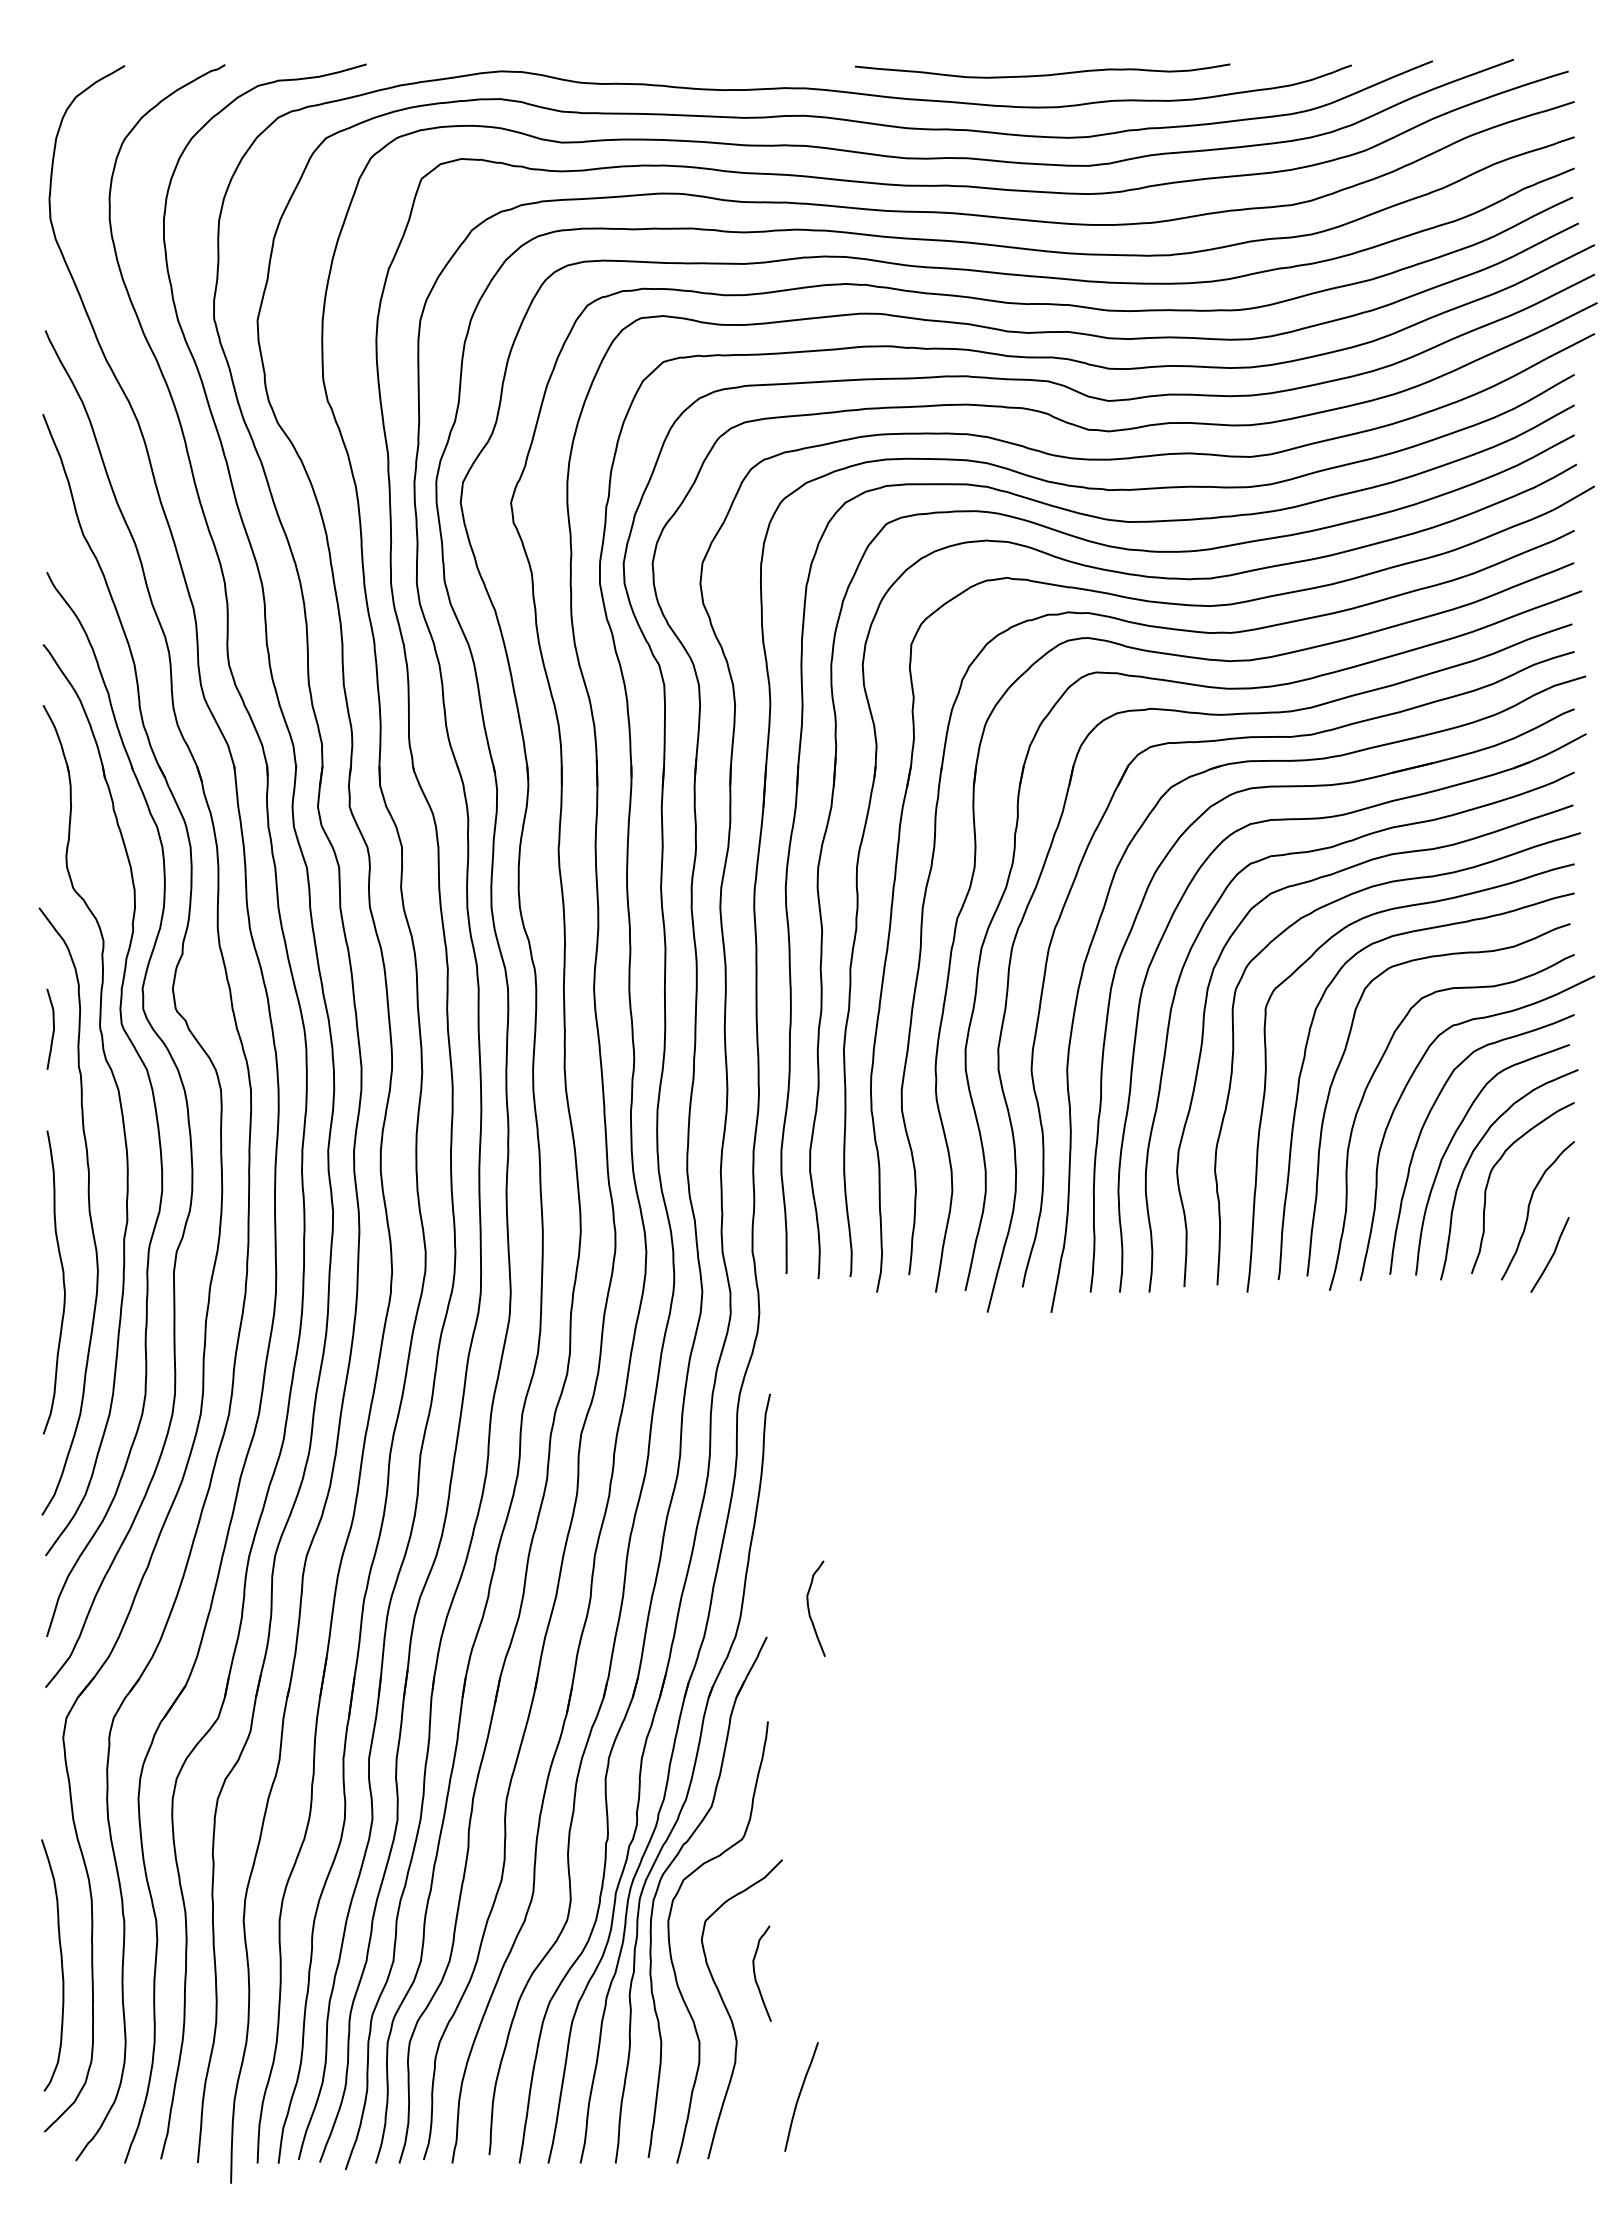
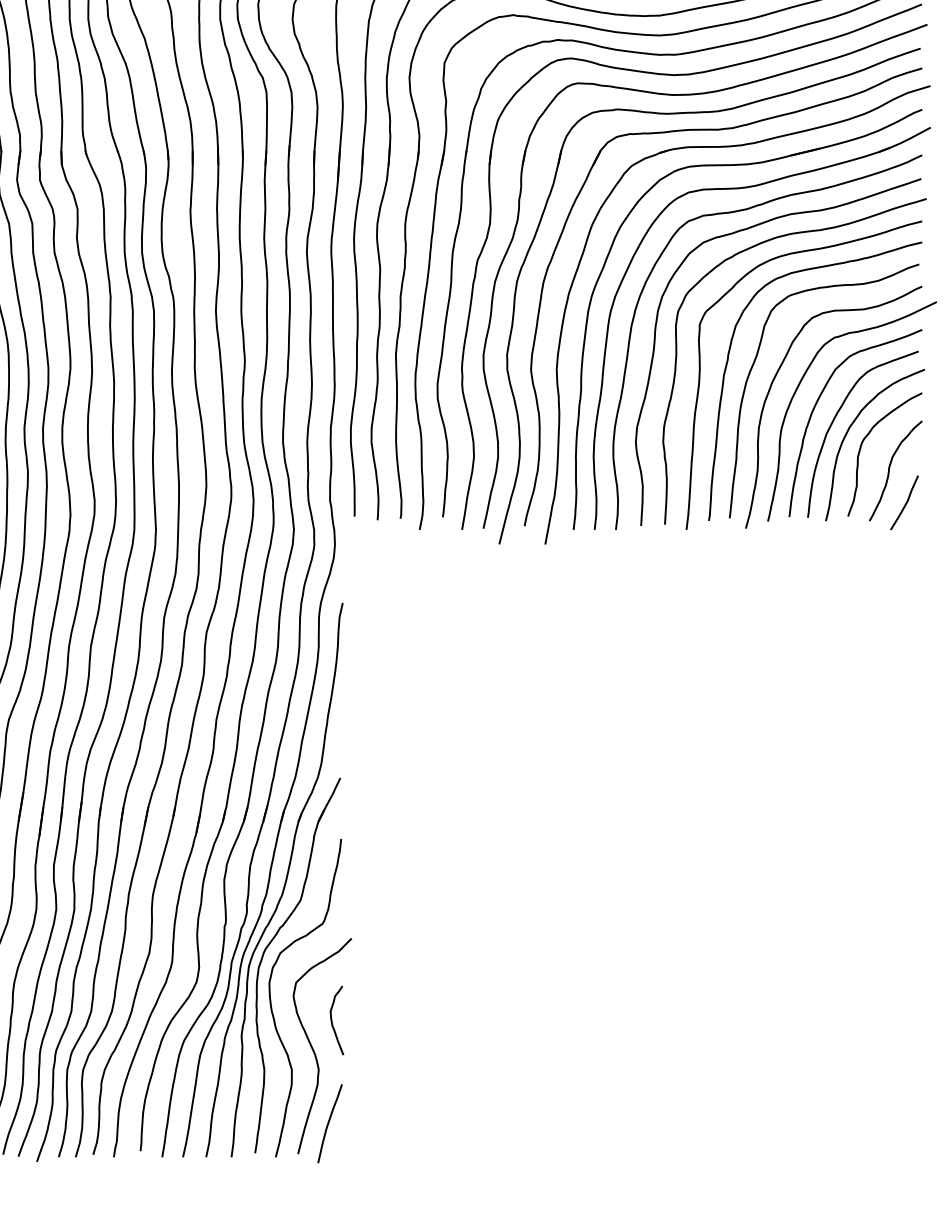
curve: (809, 1608) -> (371, 757), removed
curve: (800, 2095) -> (329, 1122), moved

